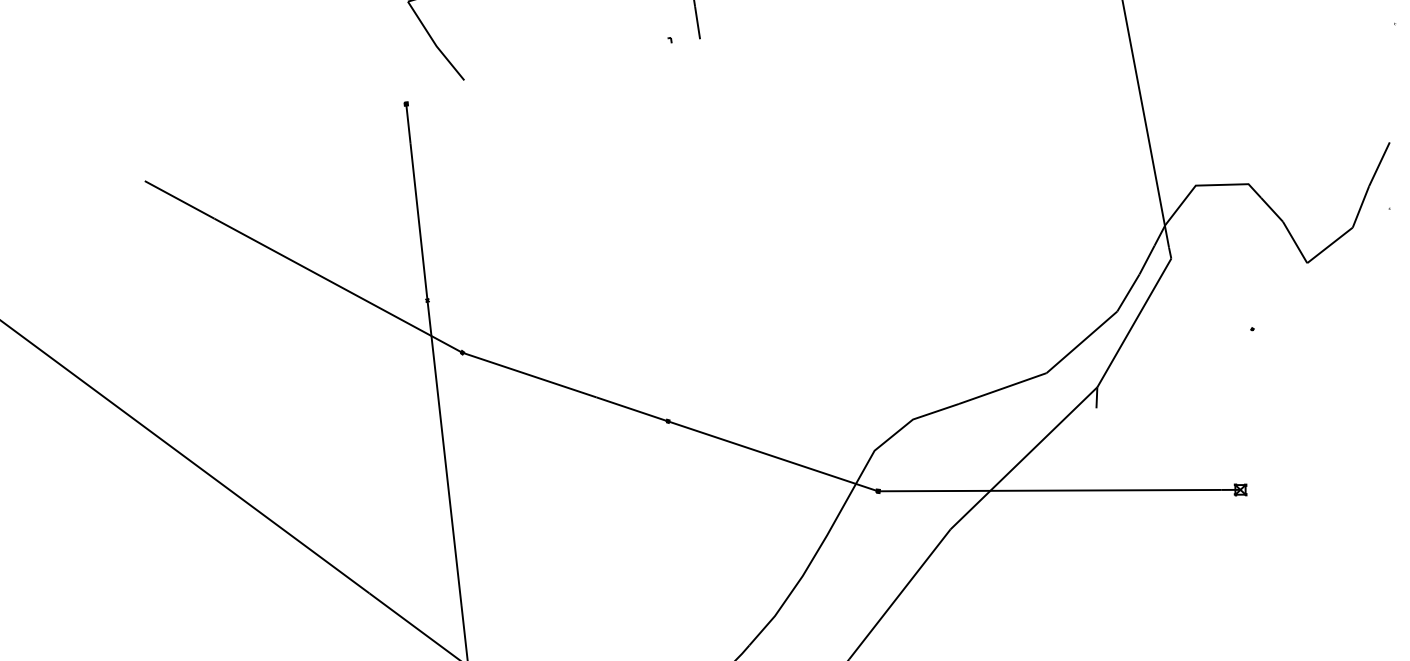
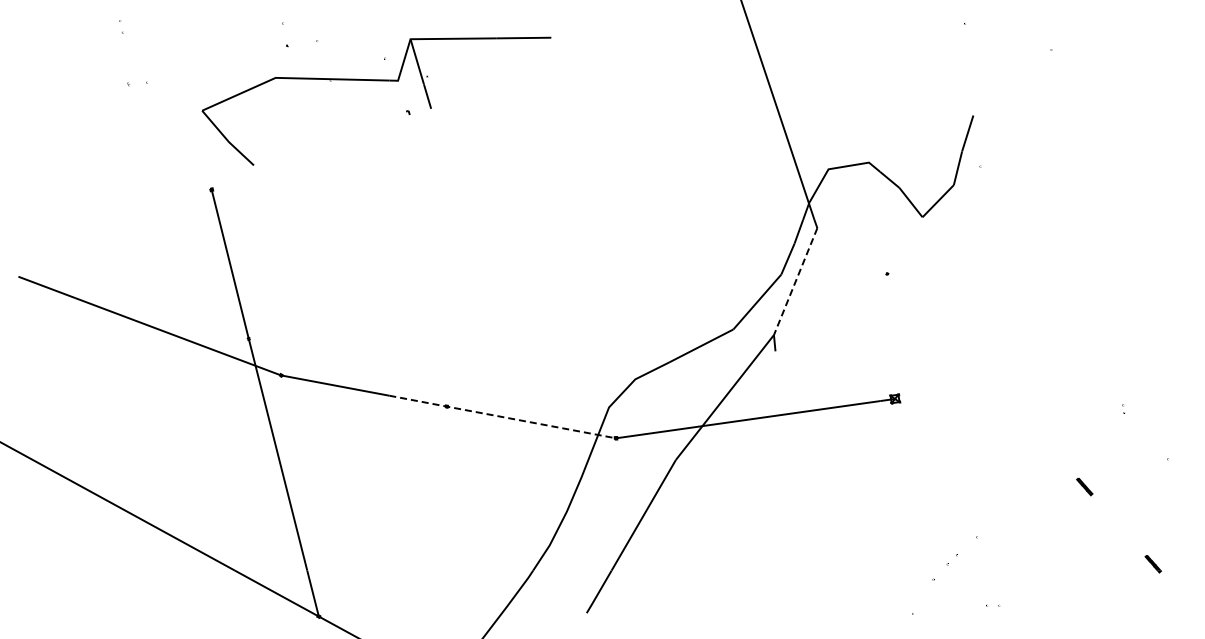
line: (1134, 322) -> (795, 281), solid -> dashed
line: (737, 444) -> (502, 417), solid -> dashed

